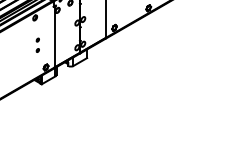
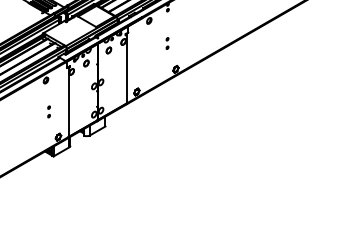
part: (37, 45) -> (48, 111), size x0.71

